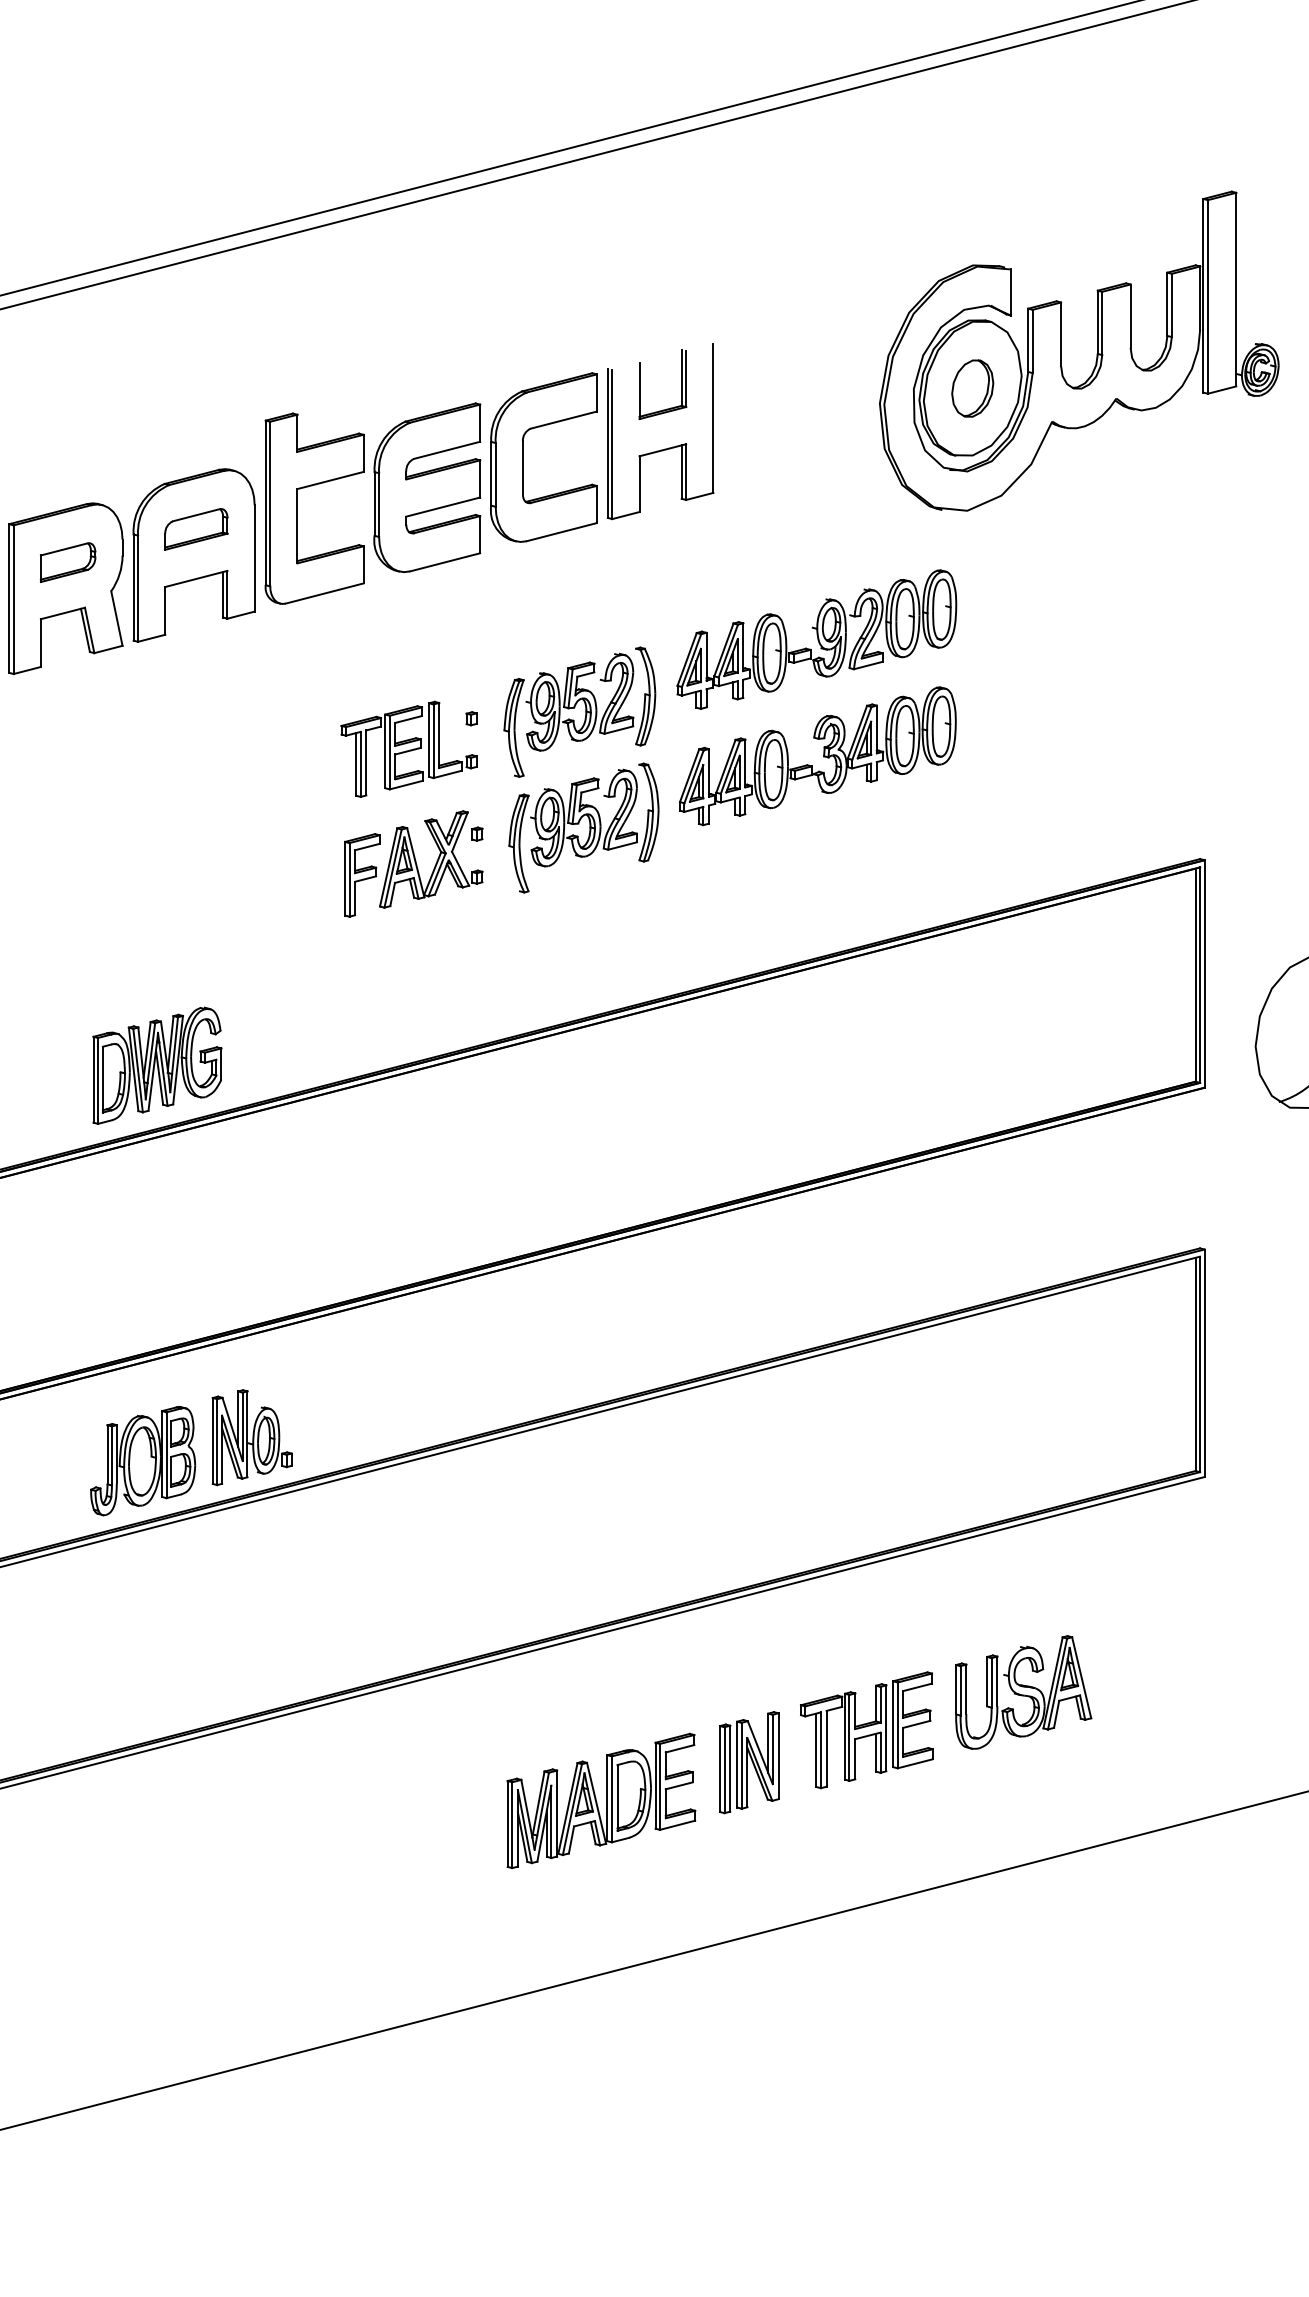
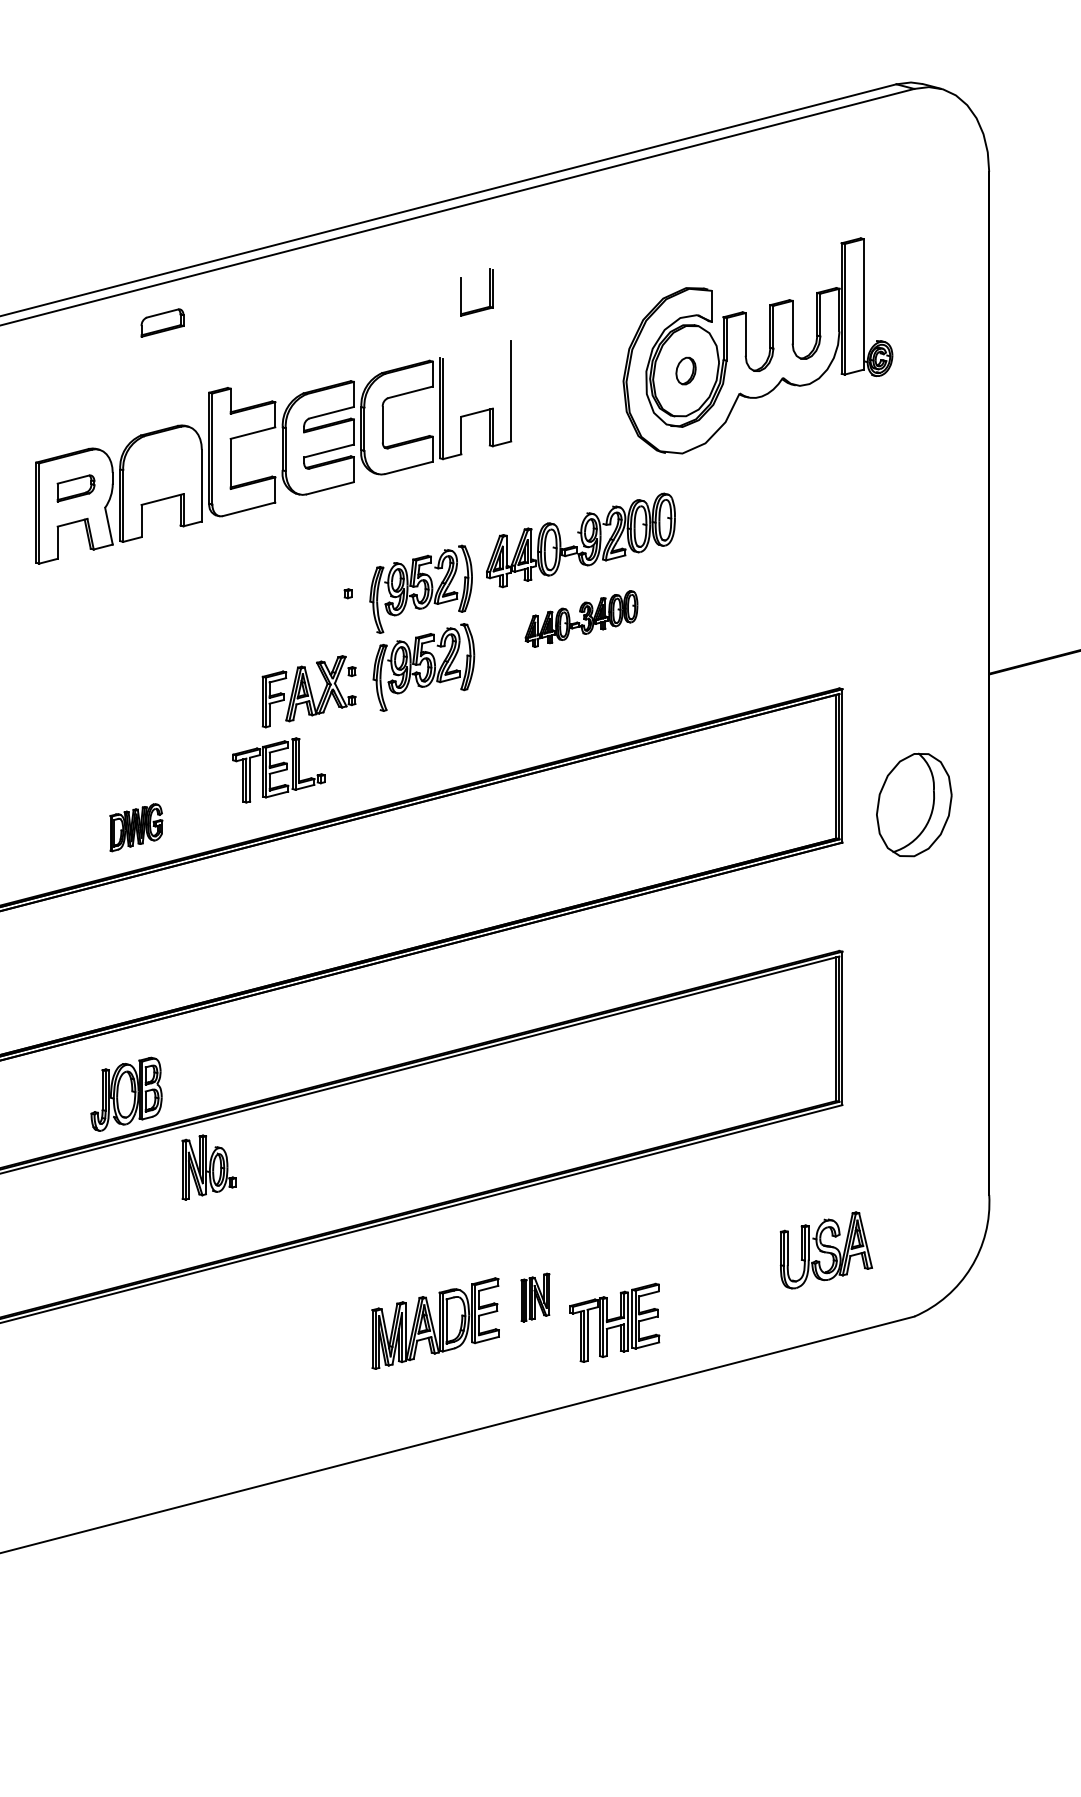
part: (681, 384) -> (489, 292), moved
part: (971, 387) -> (685, 370), size x0.7
part: (196, 528) -> (162, 322), moved
part: (408, 749) -> (278, 770), moved
part: (817, 755) -> (581, 618), size x0.6
part: (157, 1065) -> (136, 827), size x0.6
part: (251, 1437) -> (208, 1167), moved
part: (1023, 1692) -> (826, 1250), moved
part: (866, 1729) -> (614, 1322), moved
part: (749, 1762) -> (535, 1297), size x0.7

